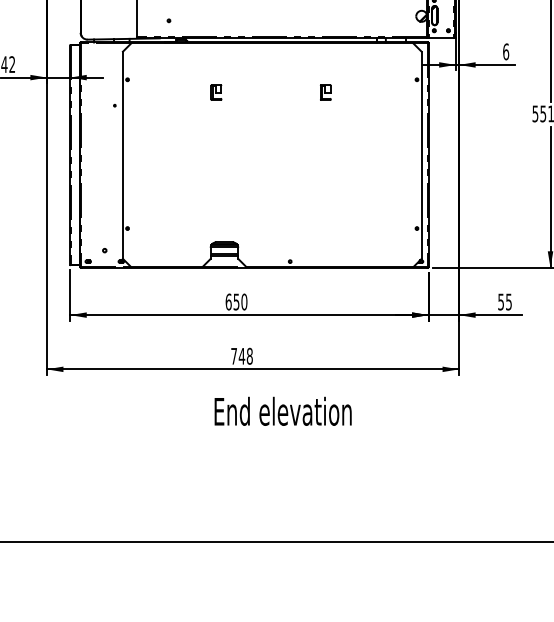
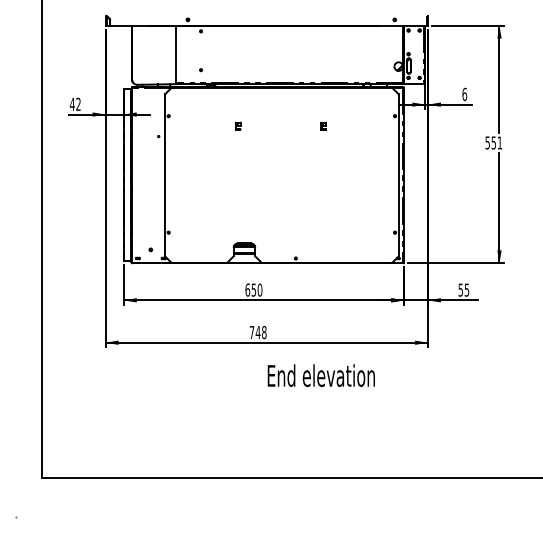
part: (215, 91) -> (237, 125), size x0.62
part: (325, 91) -> (323, 125), size x0.62
text: (282, 411) -> (320, 375), moved

